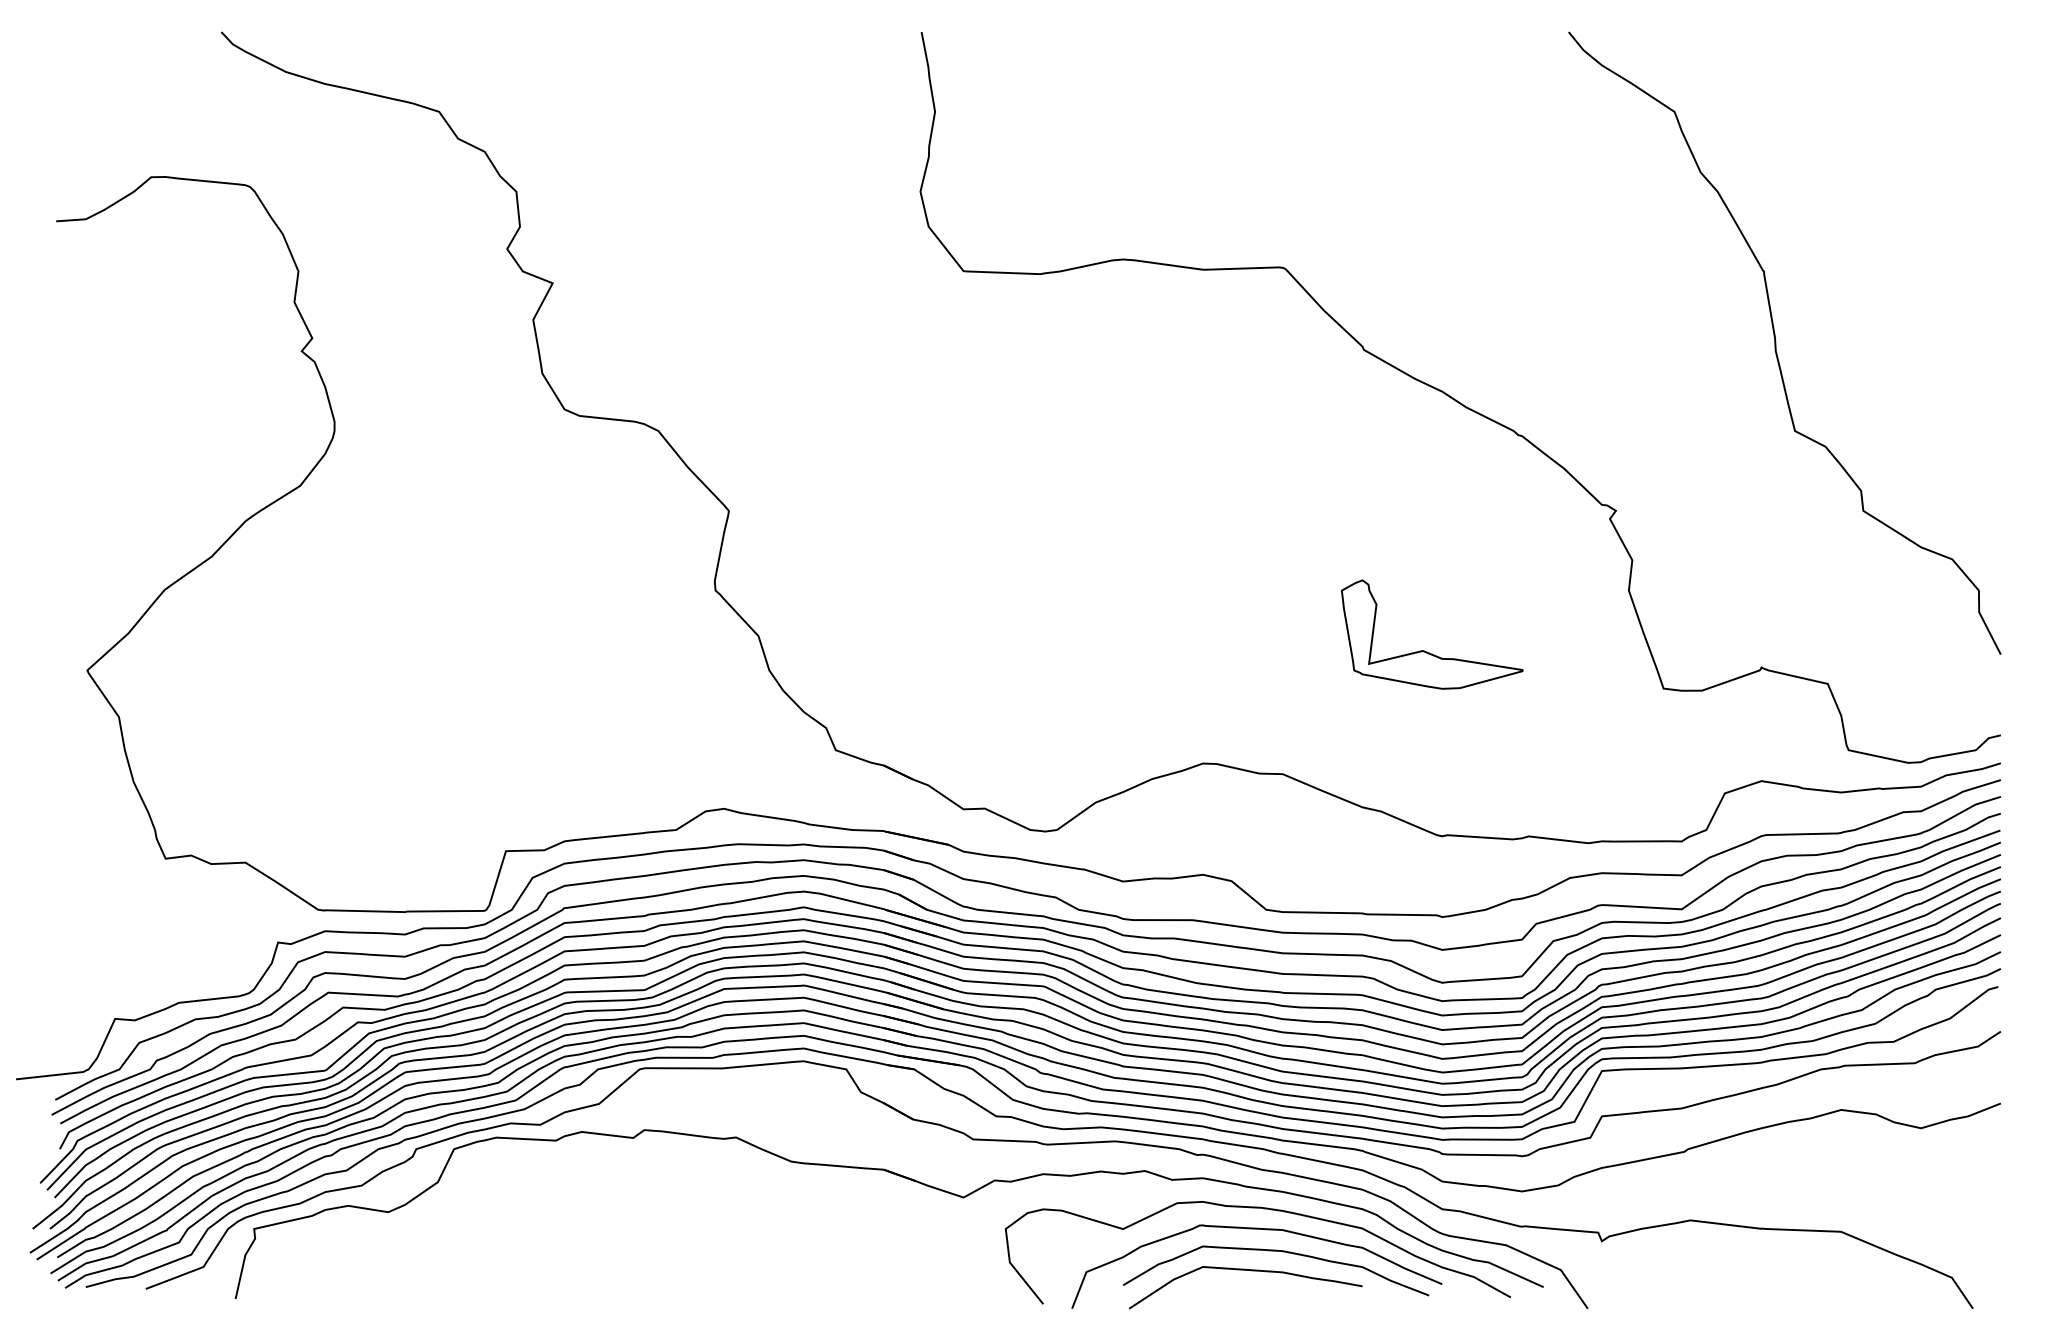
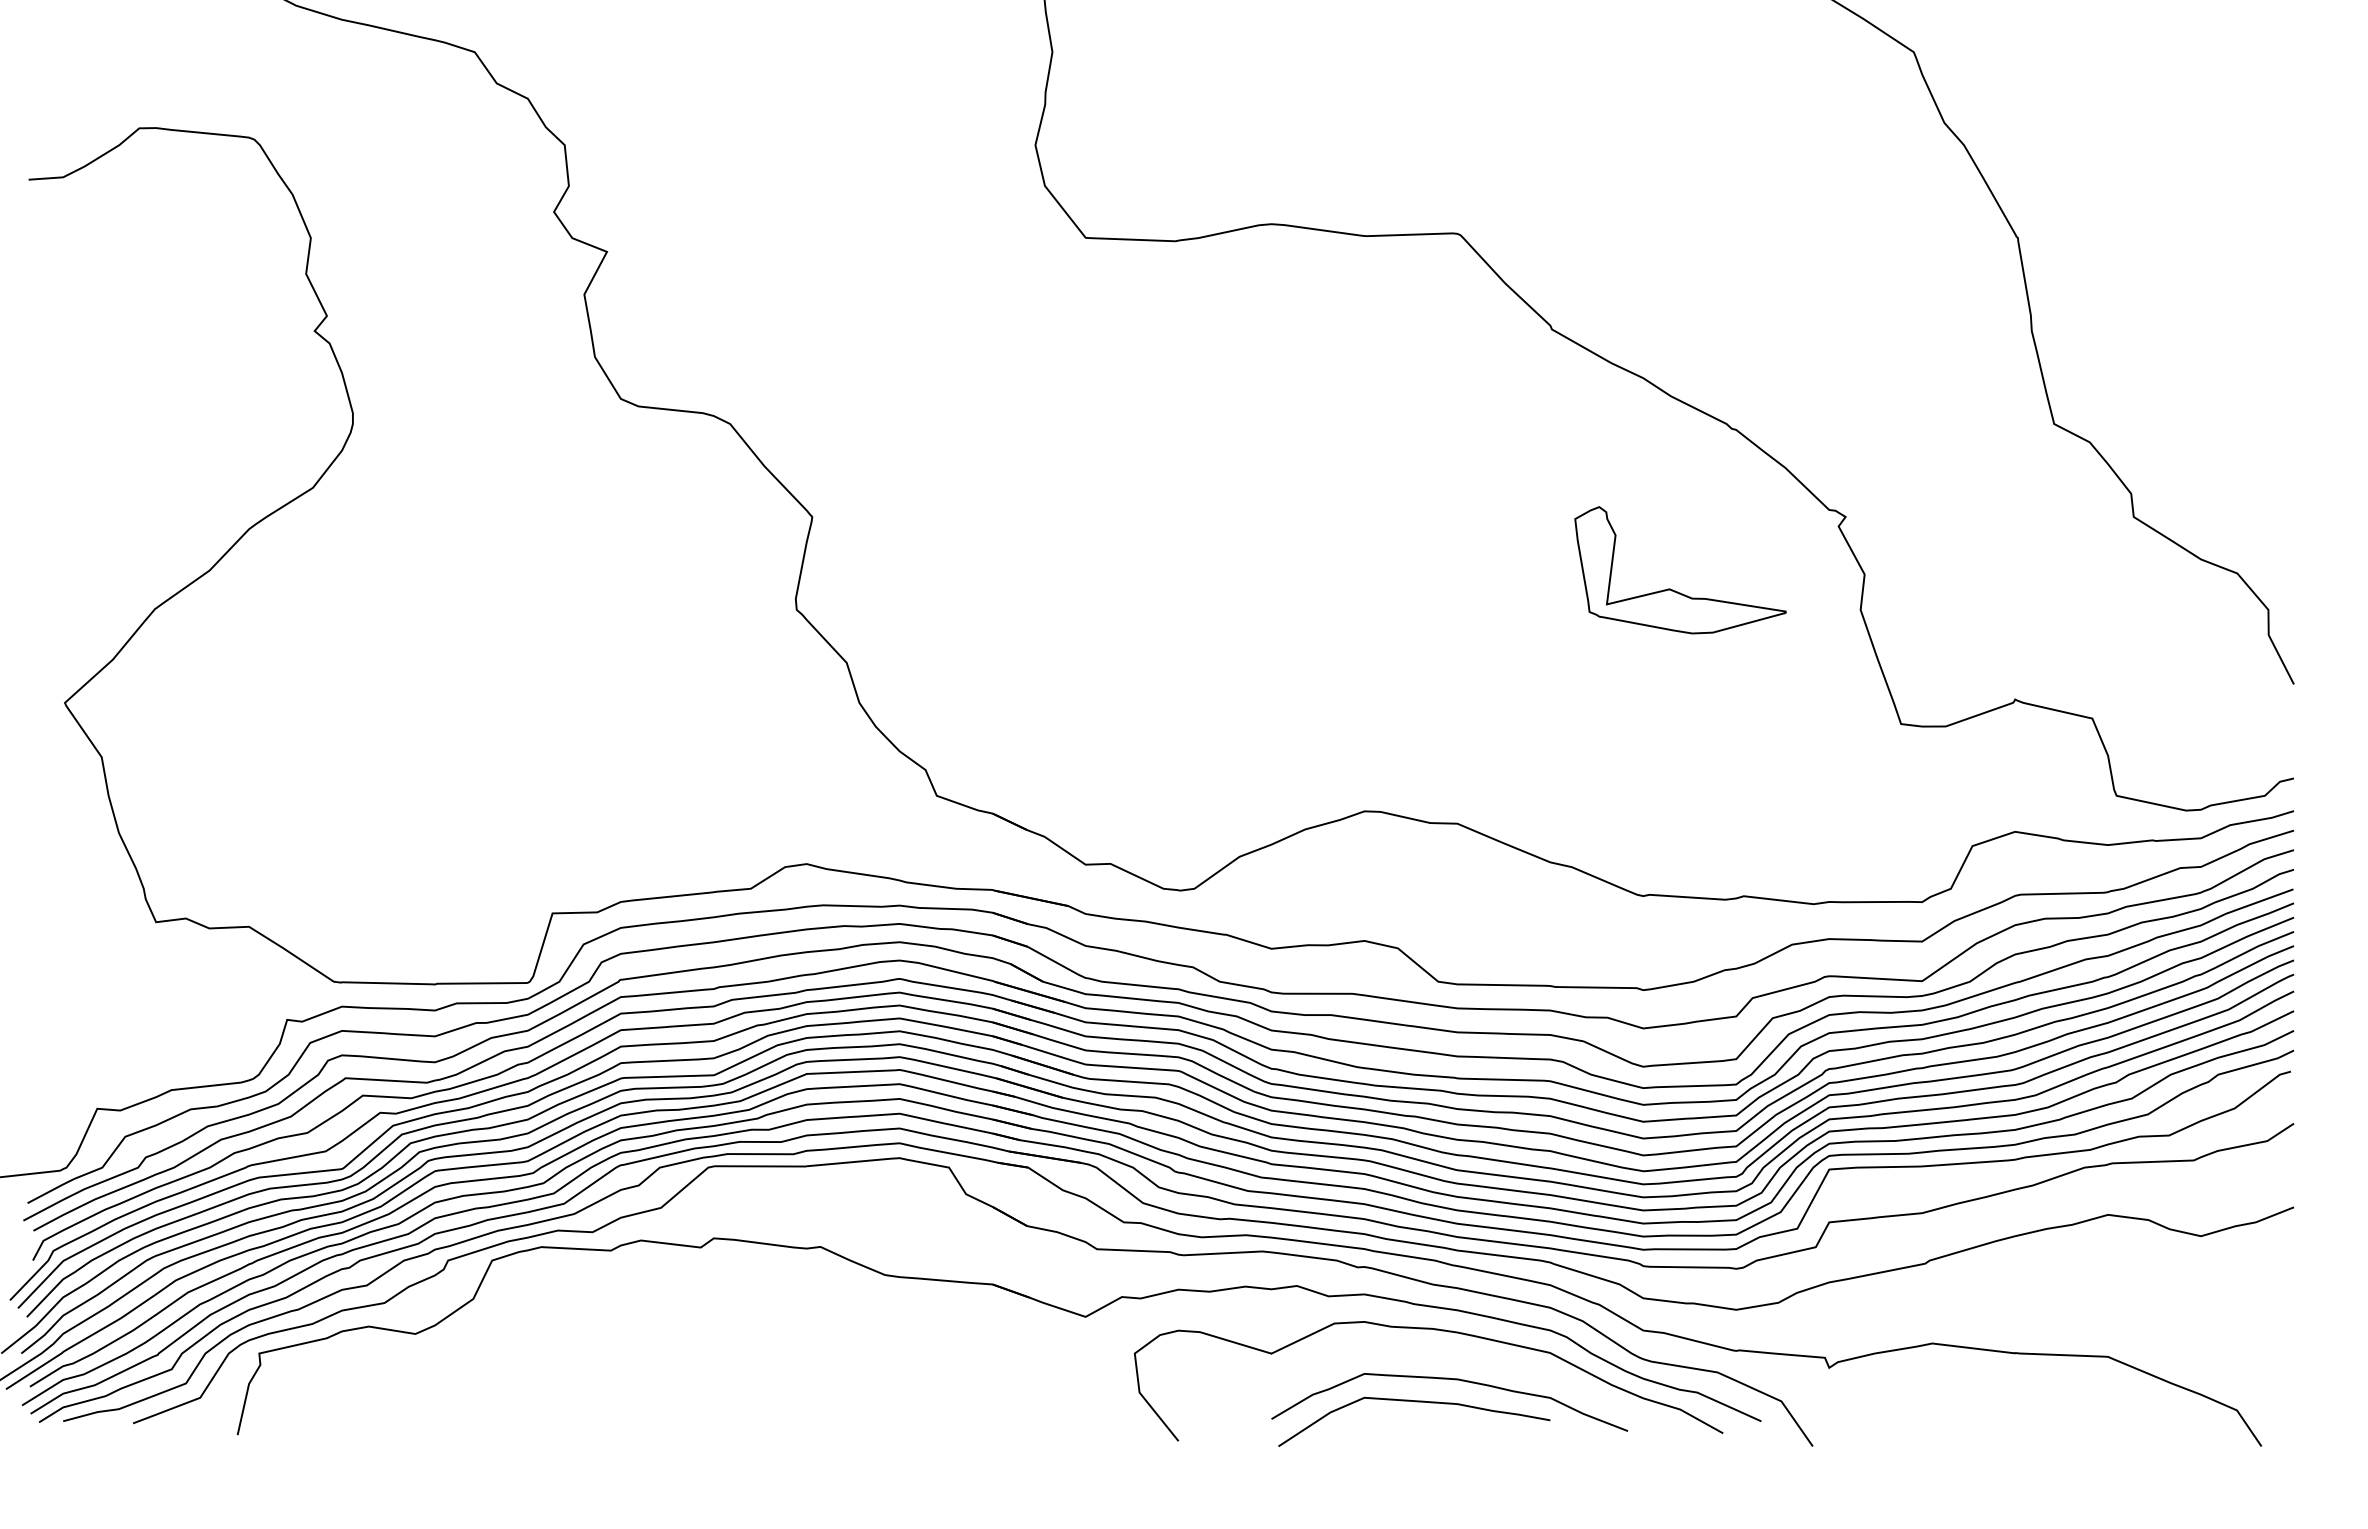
part: (1427, 651) -> (1674, 589), moved
curve: (1256, 1229) -> (1426, 1354), removed

